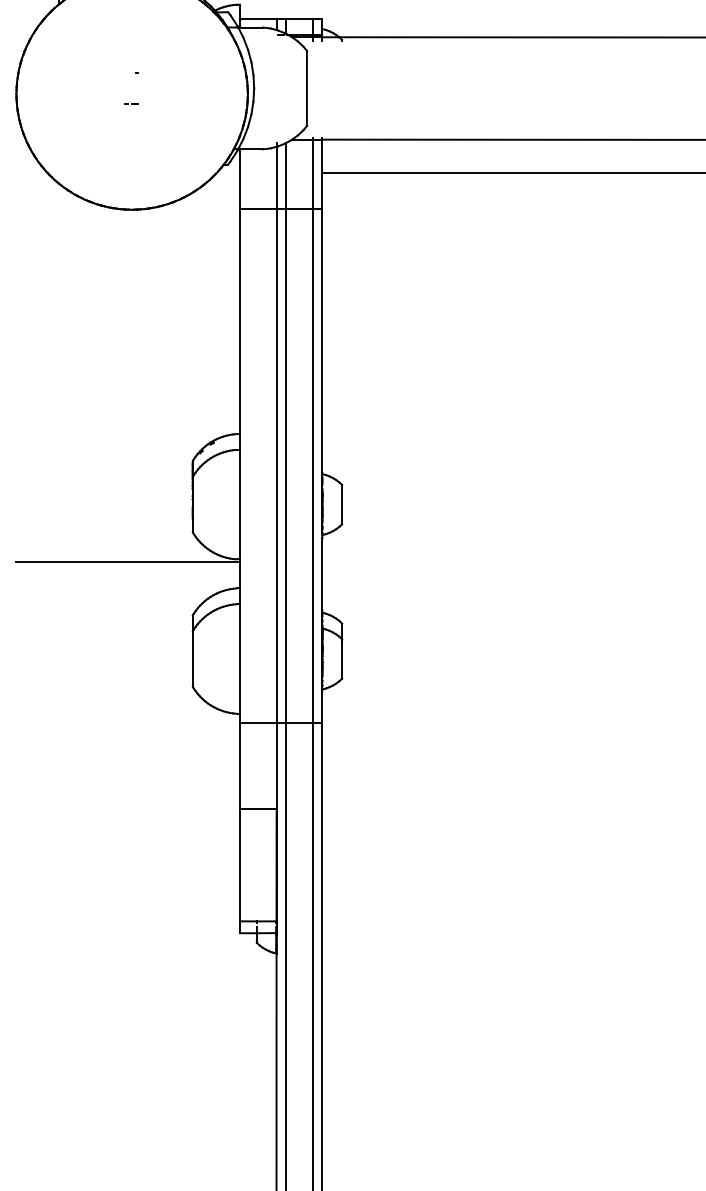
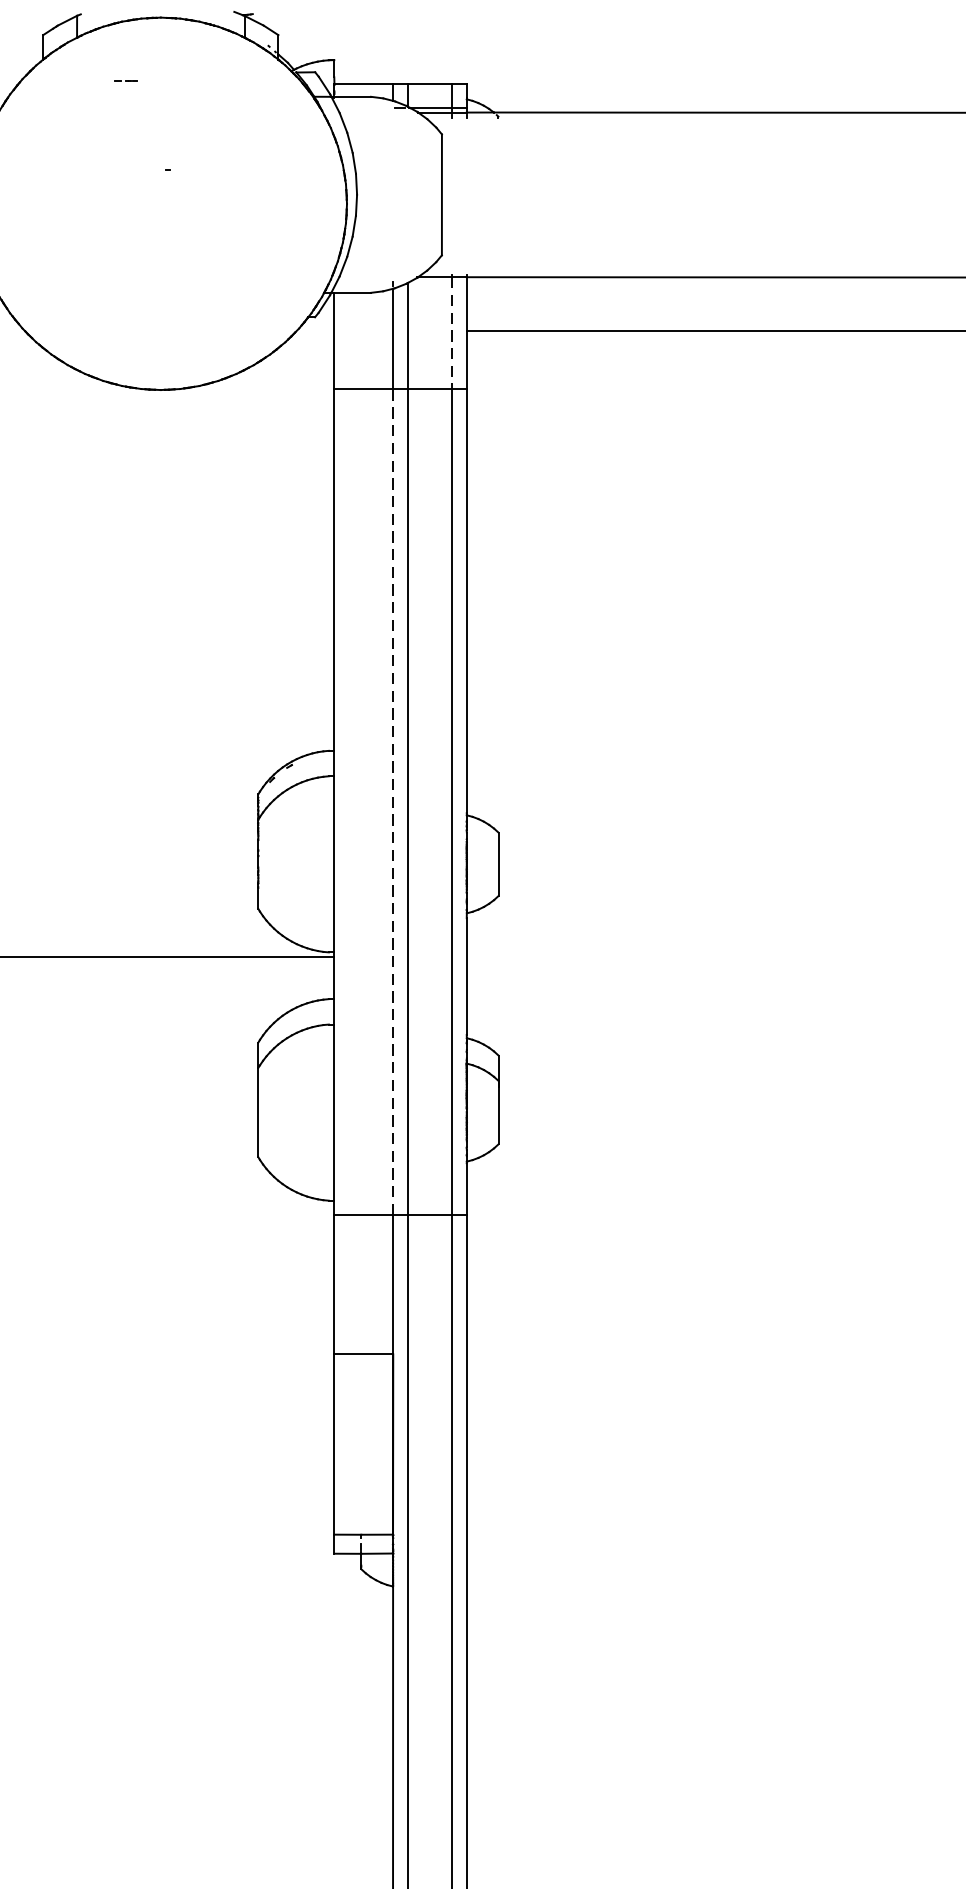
line: (131, 103) -> (125, 80), moved
line: (313, 174) -> (452, 333), solid -> dashed
line: (276, 465) -> (392, 801), solid -> dashed

